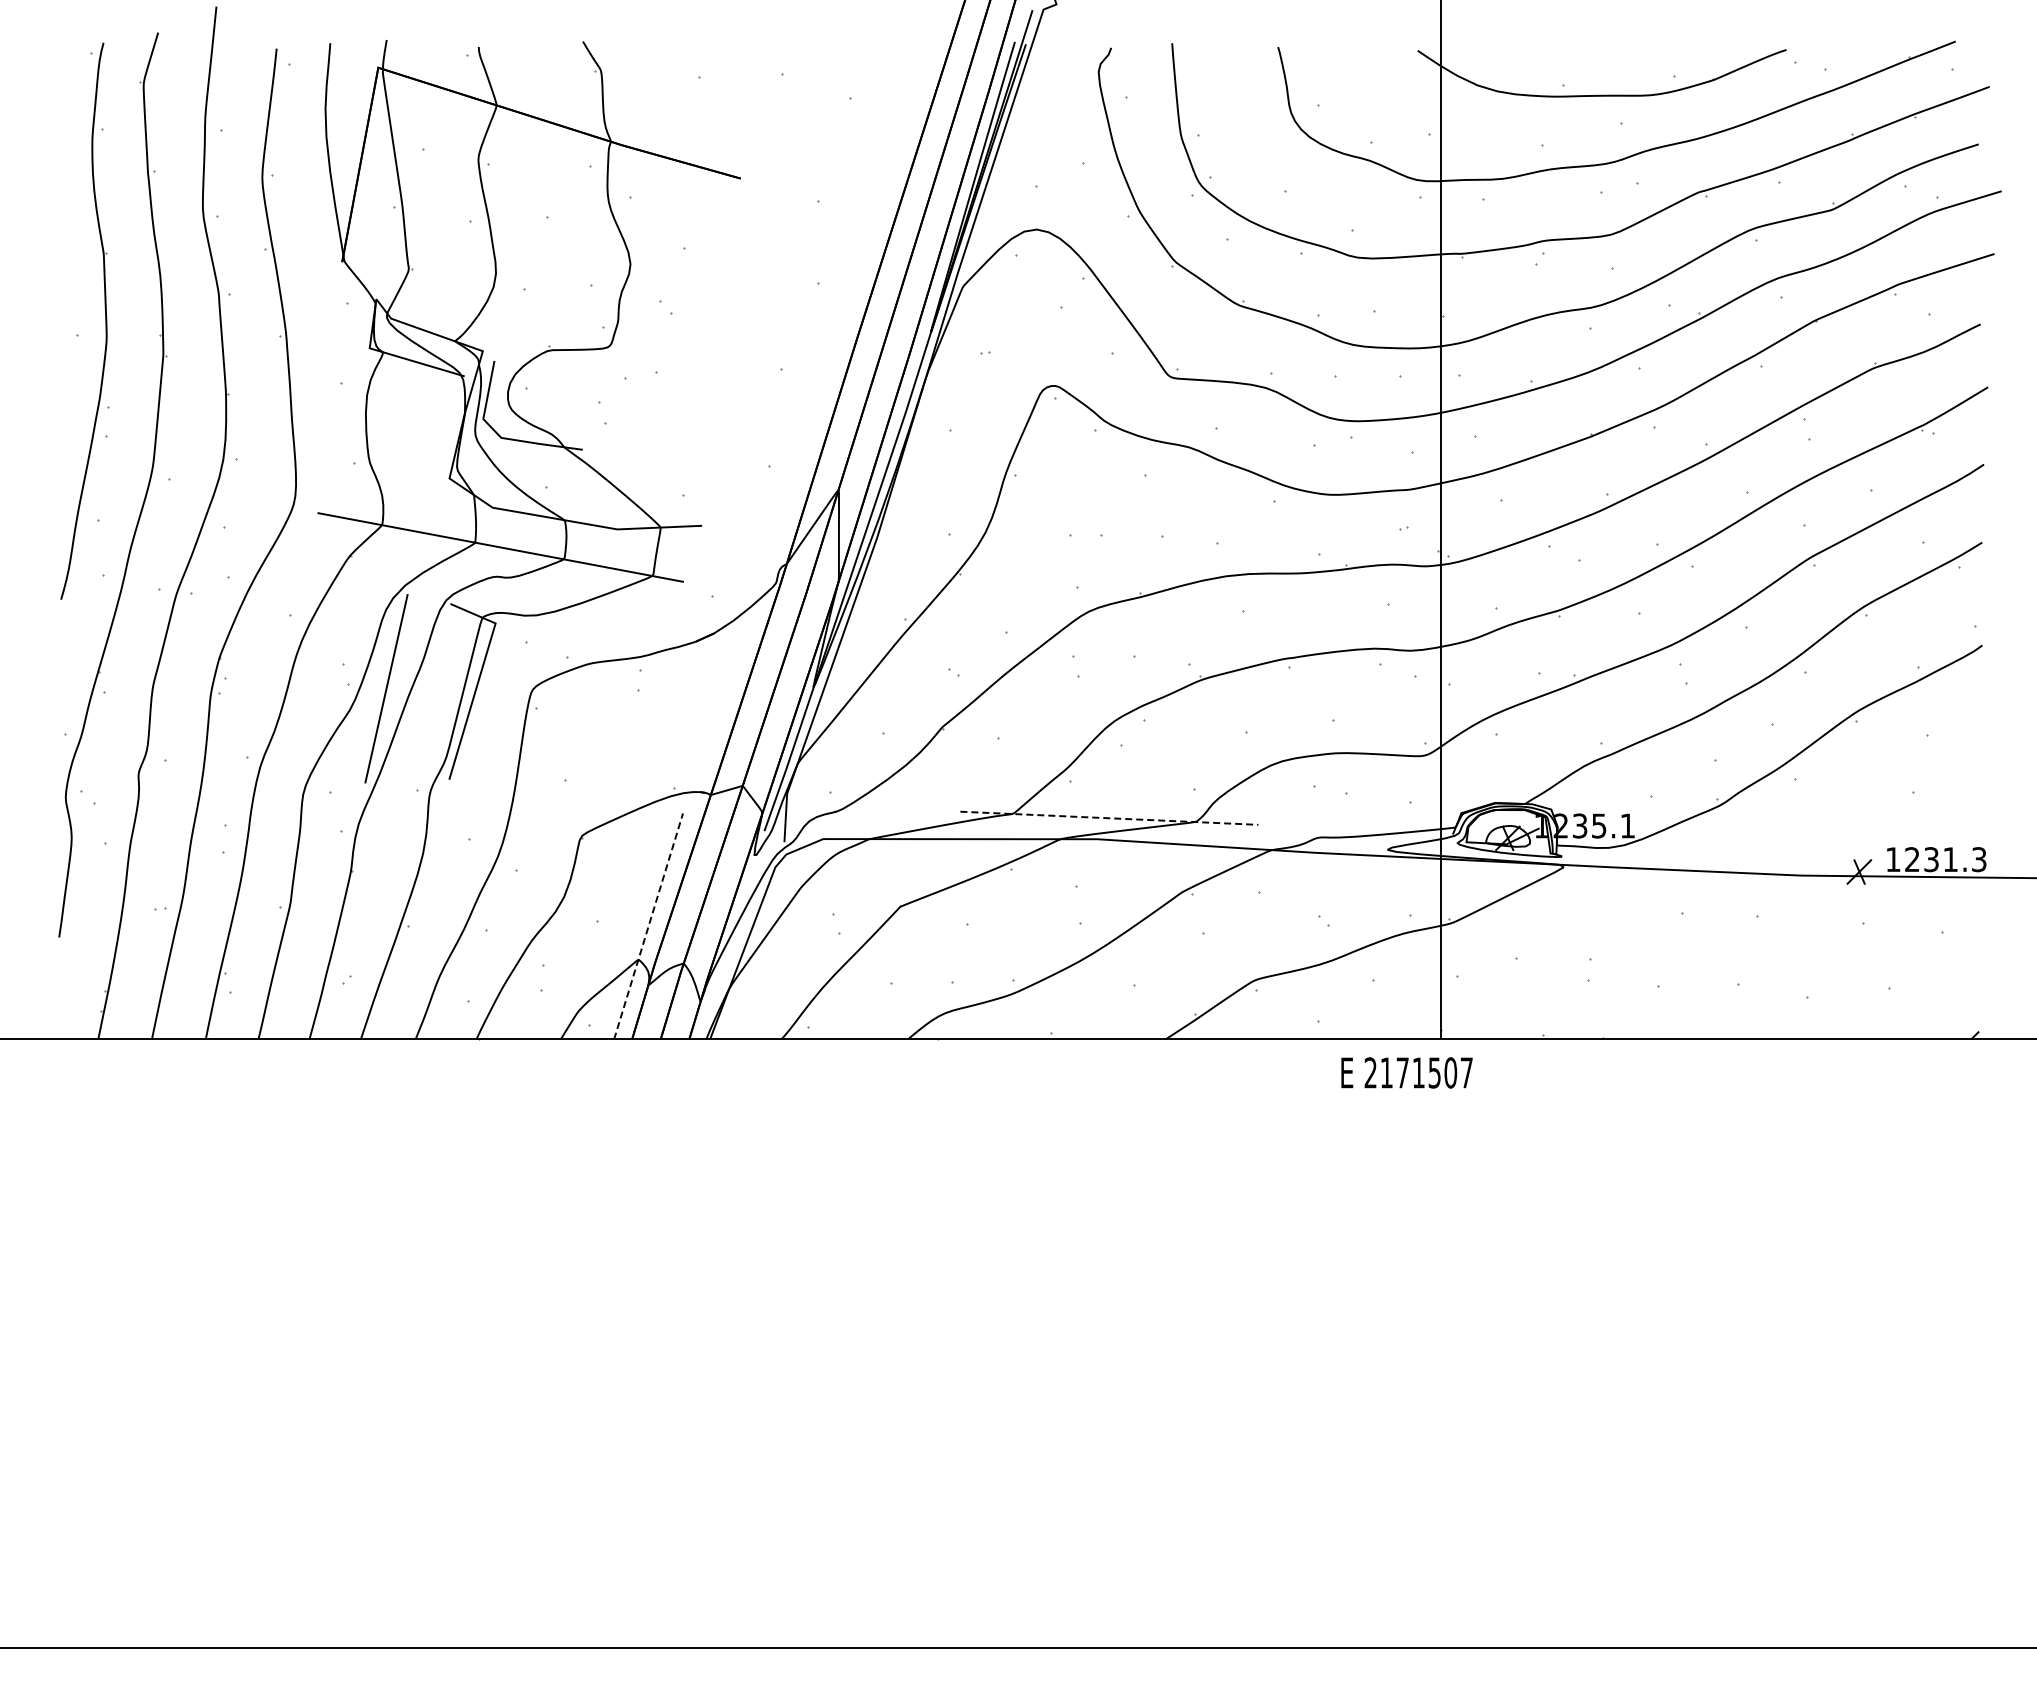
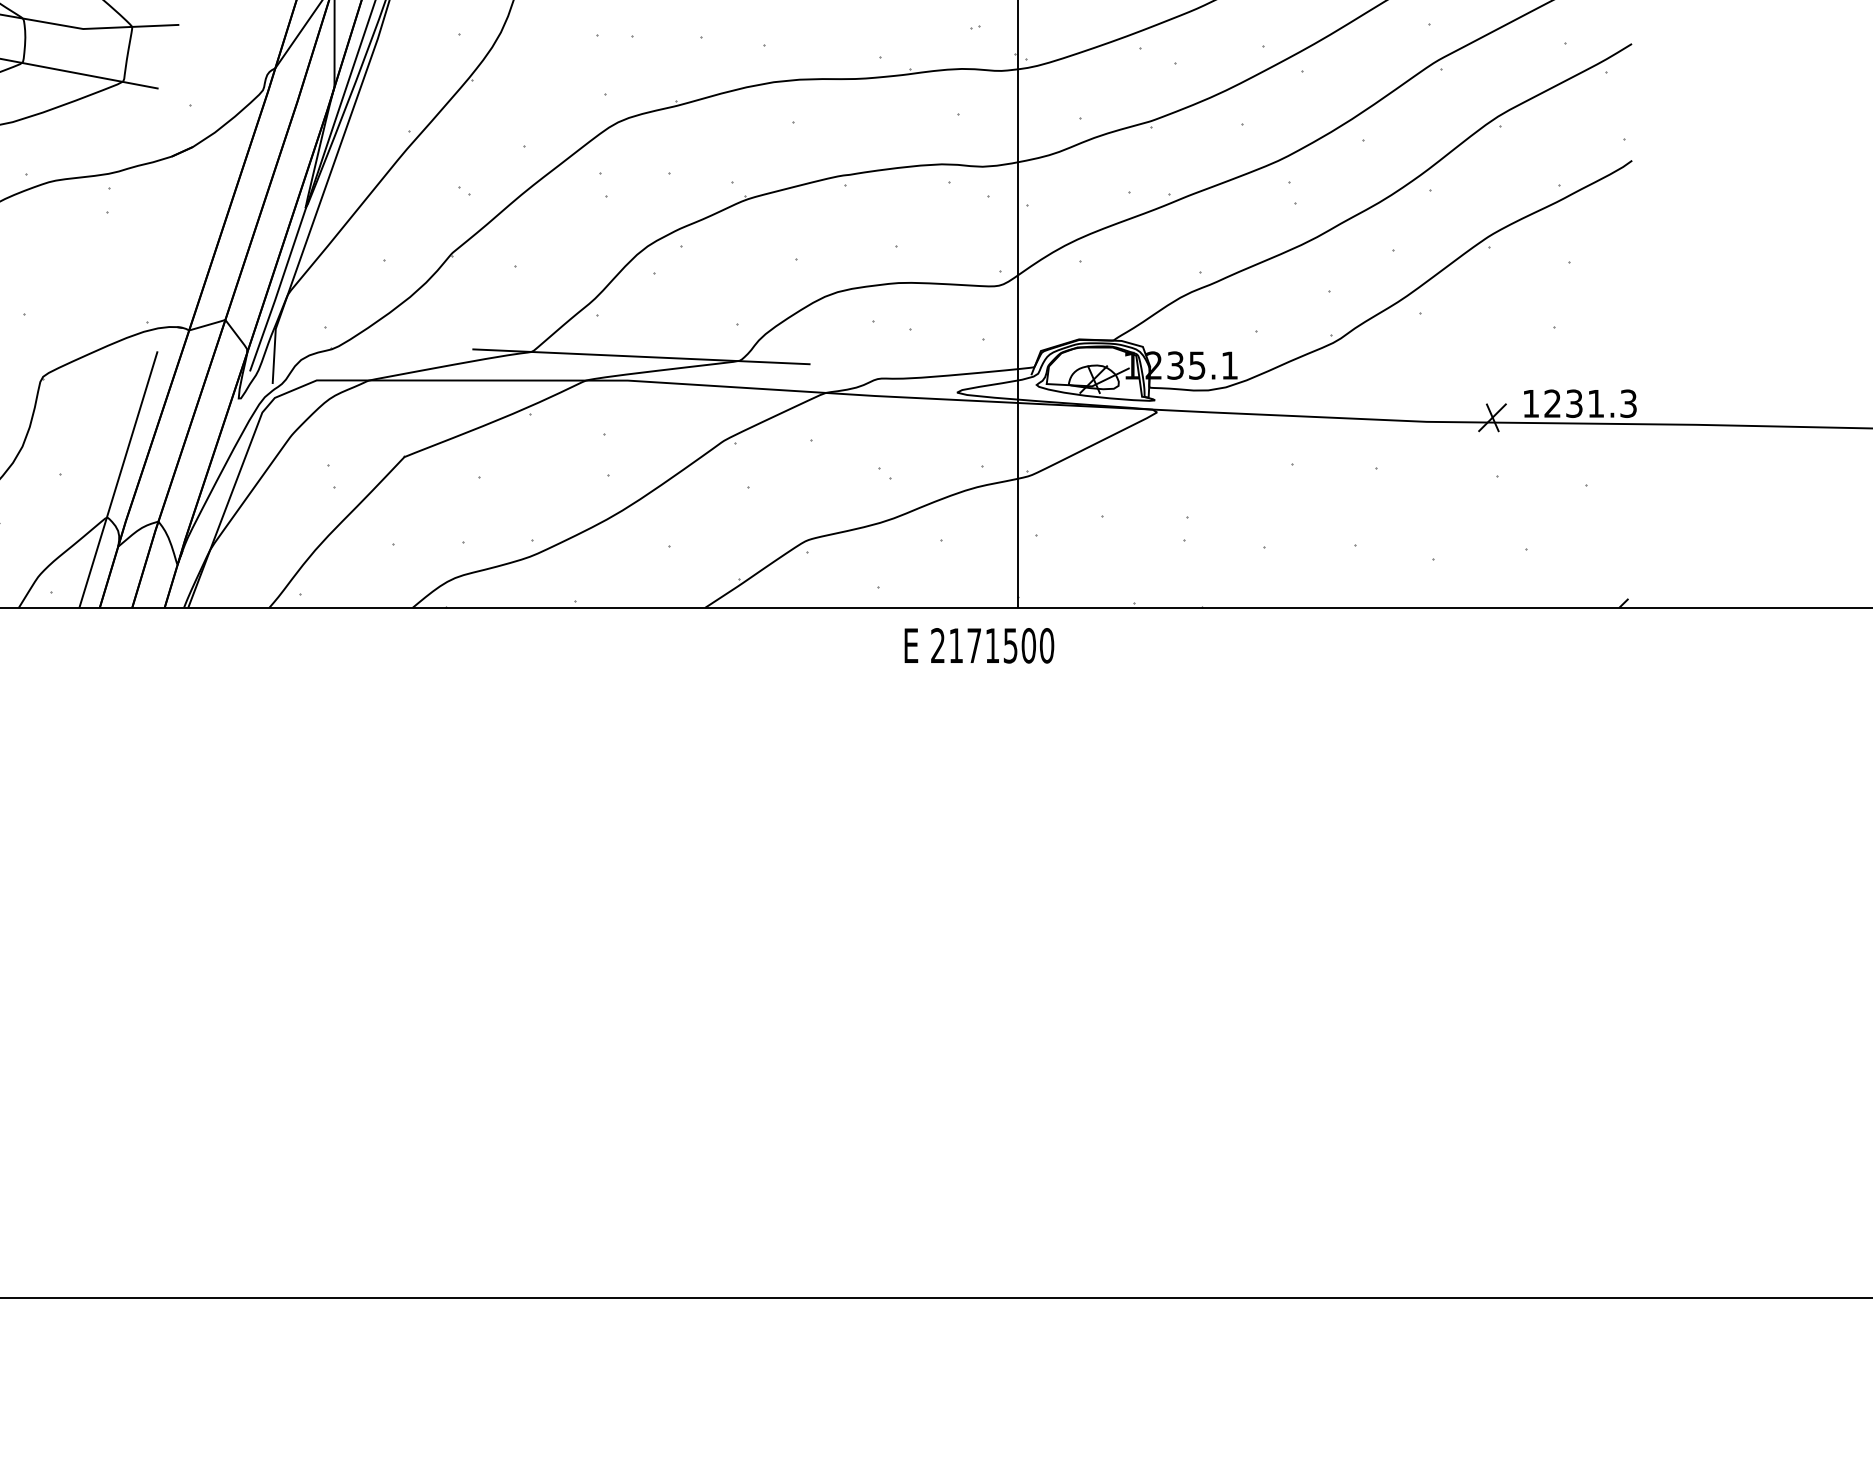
line: (1109, 818) -> (641, 357), dashed -> solid
line: (648, 926) -> (118, 479), dashed -> solid
text: (1466, 1072) -> (1046, 645), 2171507 -> 2171500

